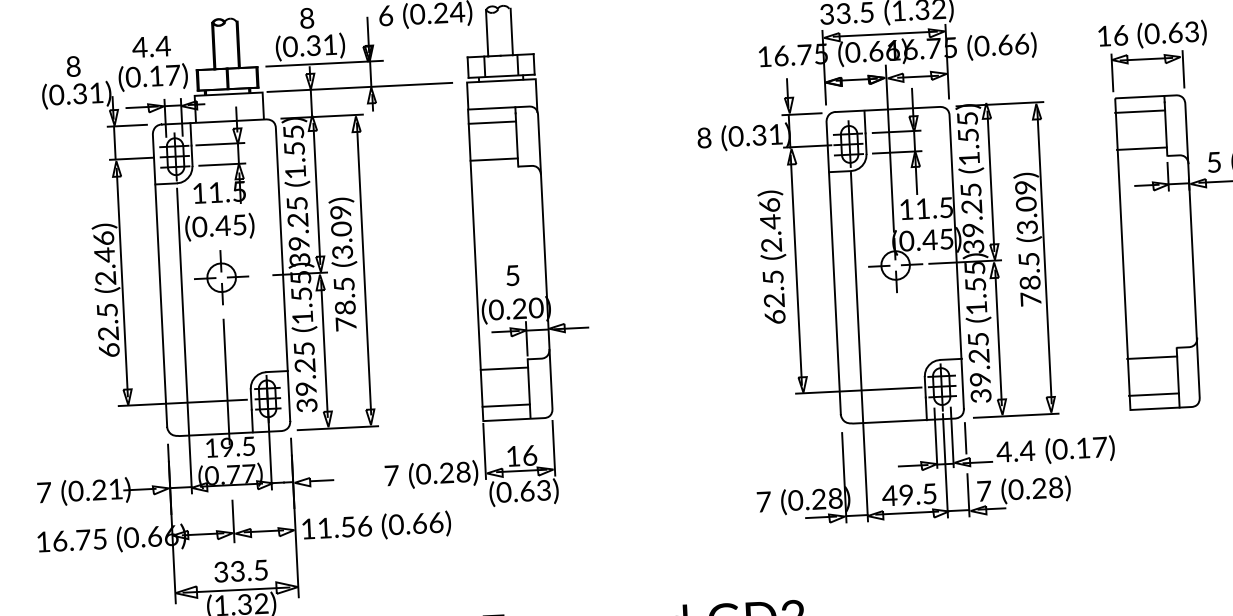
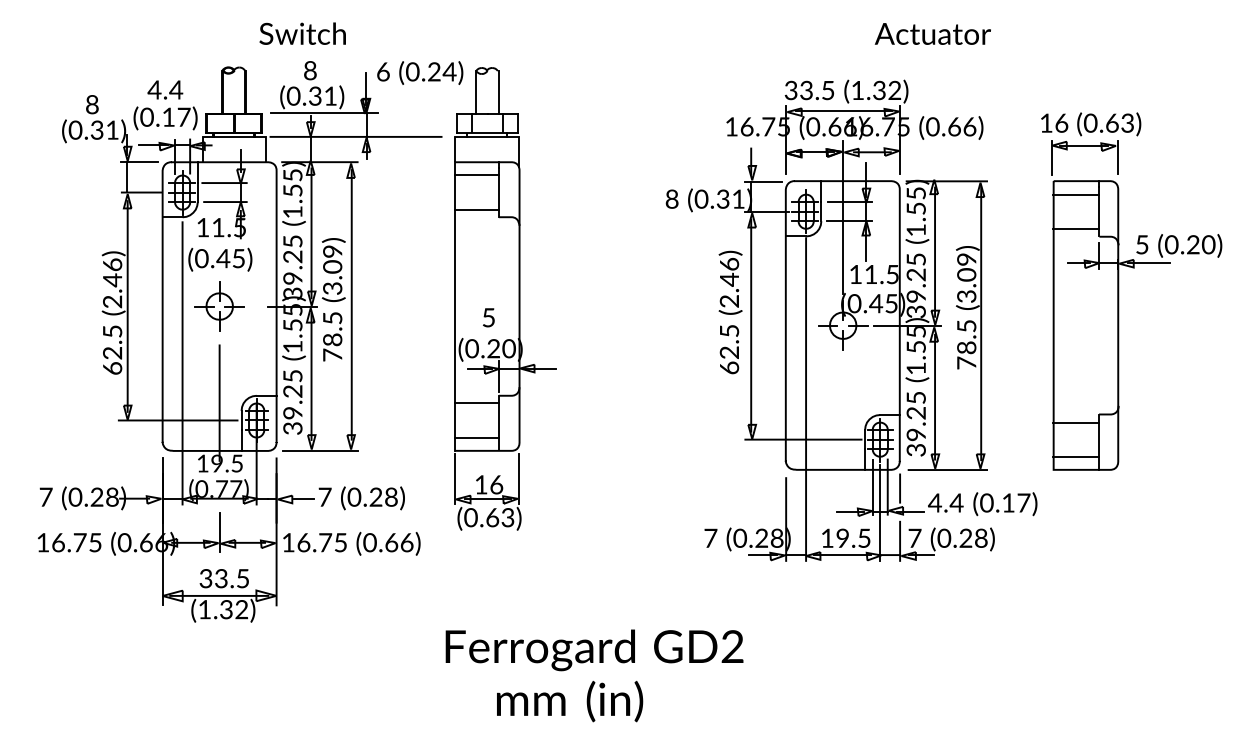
text: (431, 475) -> (361, 498), moved
text: (115, 488) -> (112, 496), (0.21) -> (0.28)
text: (889, 494) -> (827, 537), 49.5 -> 19.5
text: (345, 527) -> (322, 542), 11.56 -> 16.75

